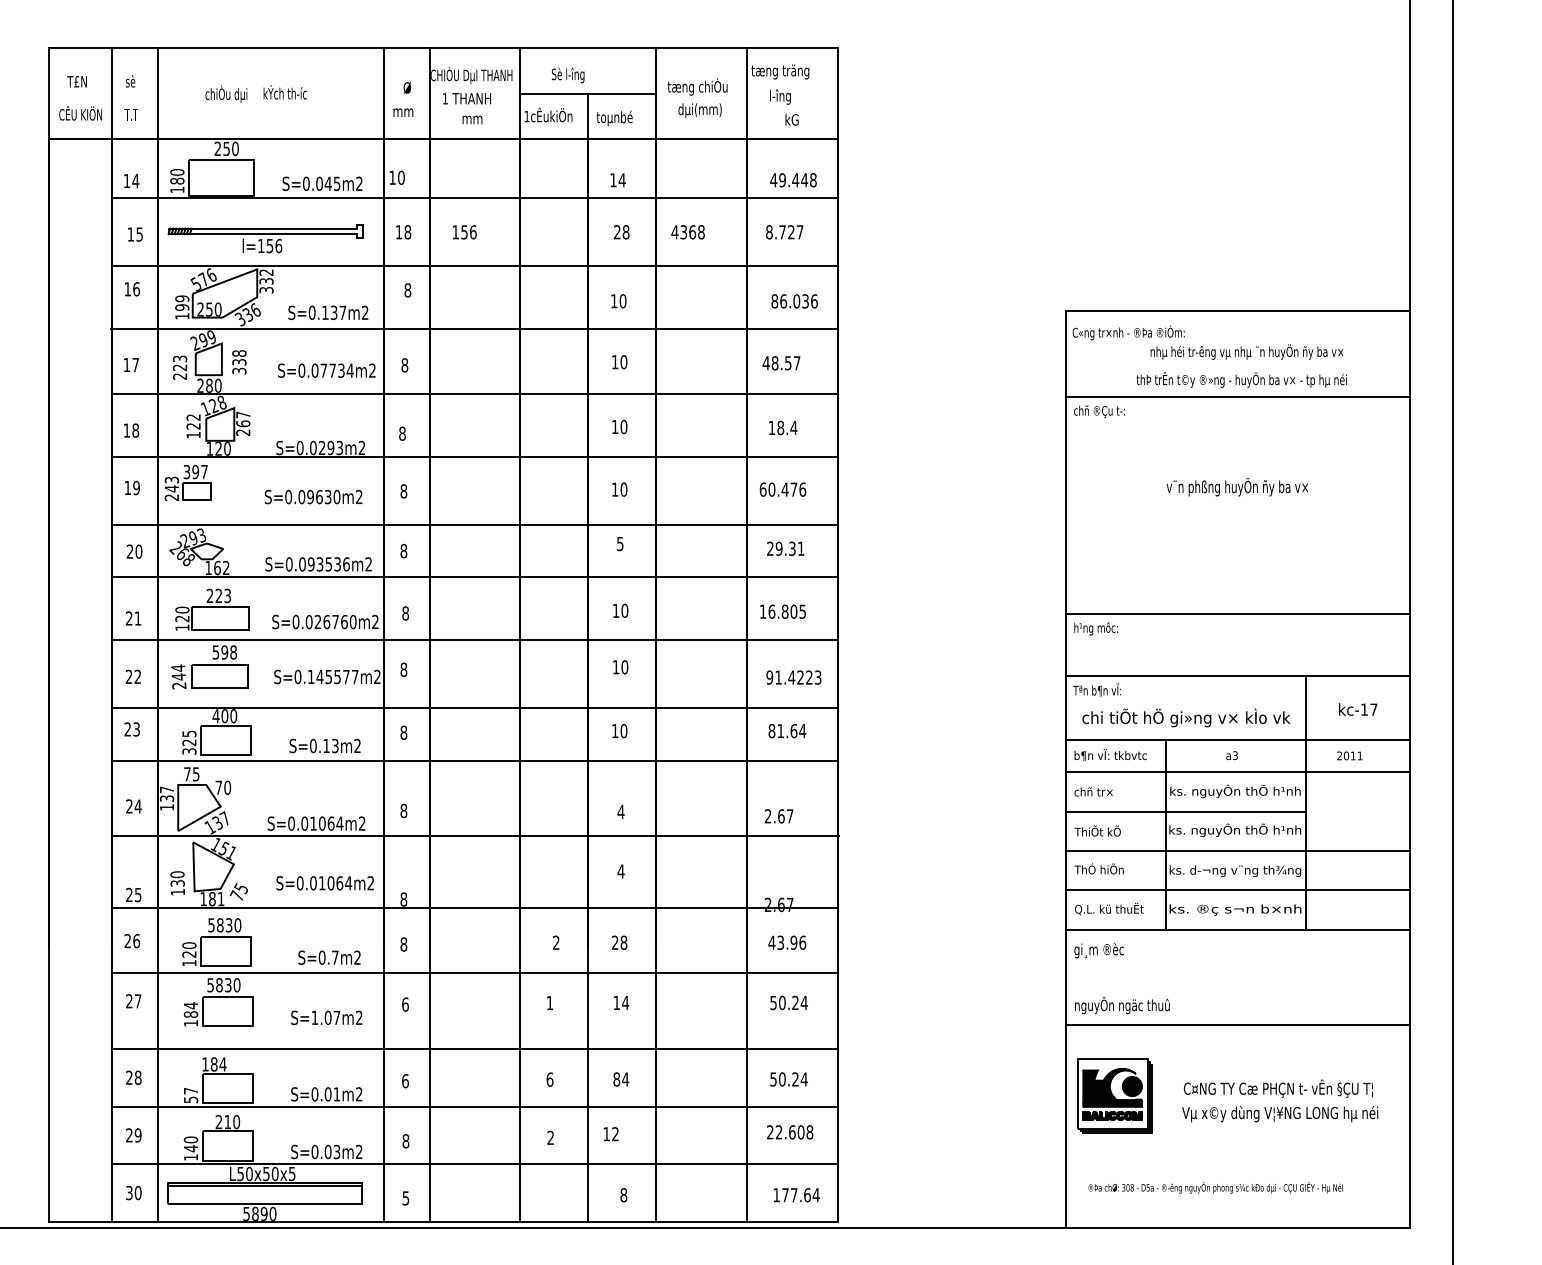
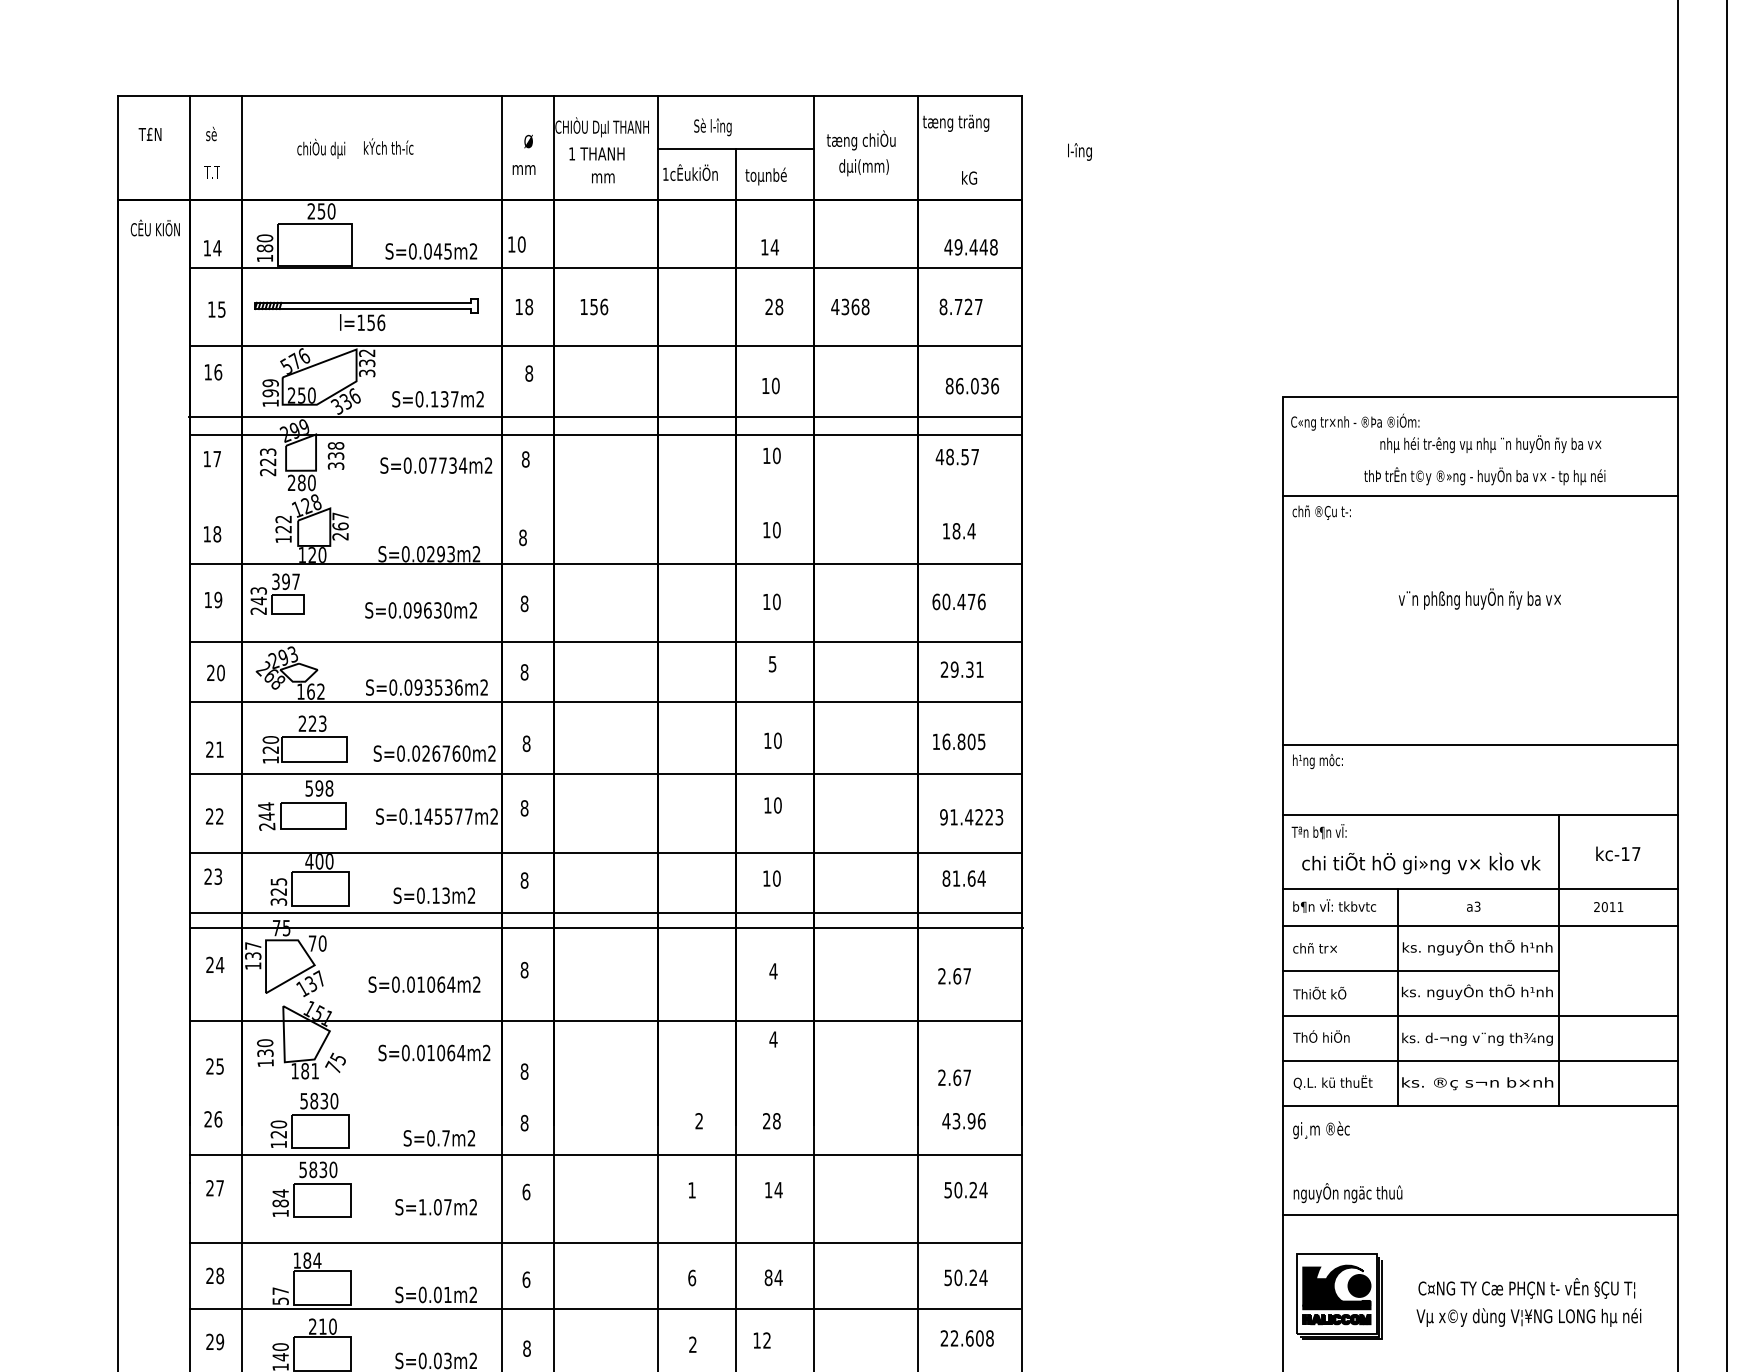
text: (780, 96) -> (1079, 151), moved
text: (80, 113) -> (155, 228), moved
line: (474, 393) -> (605, 434), moved
line: (475, 835) -> (606, 927), moved
line: (474, 908) -> (605, 1021), moved

